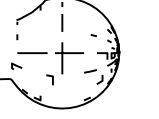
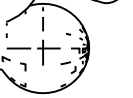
curve: (51, 79) -> (24, 66), moved

